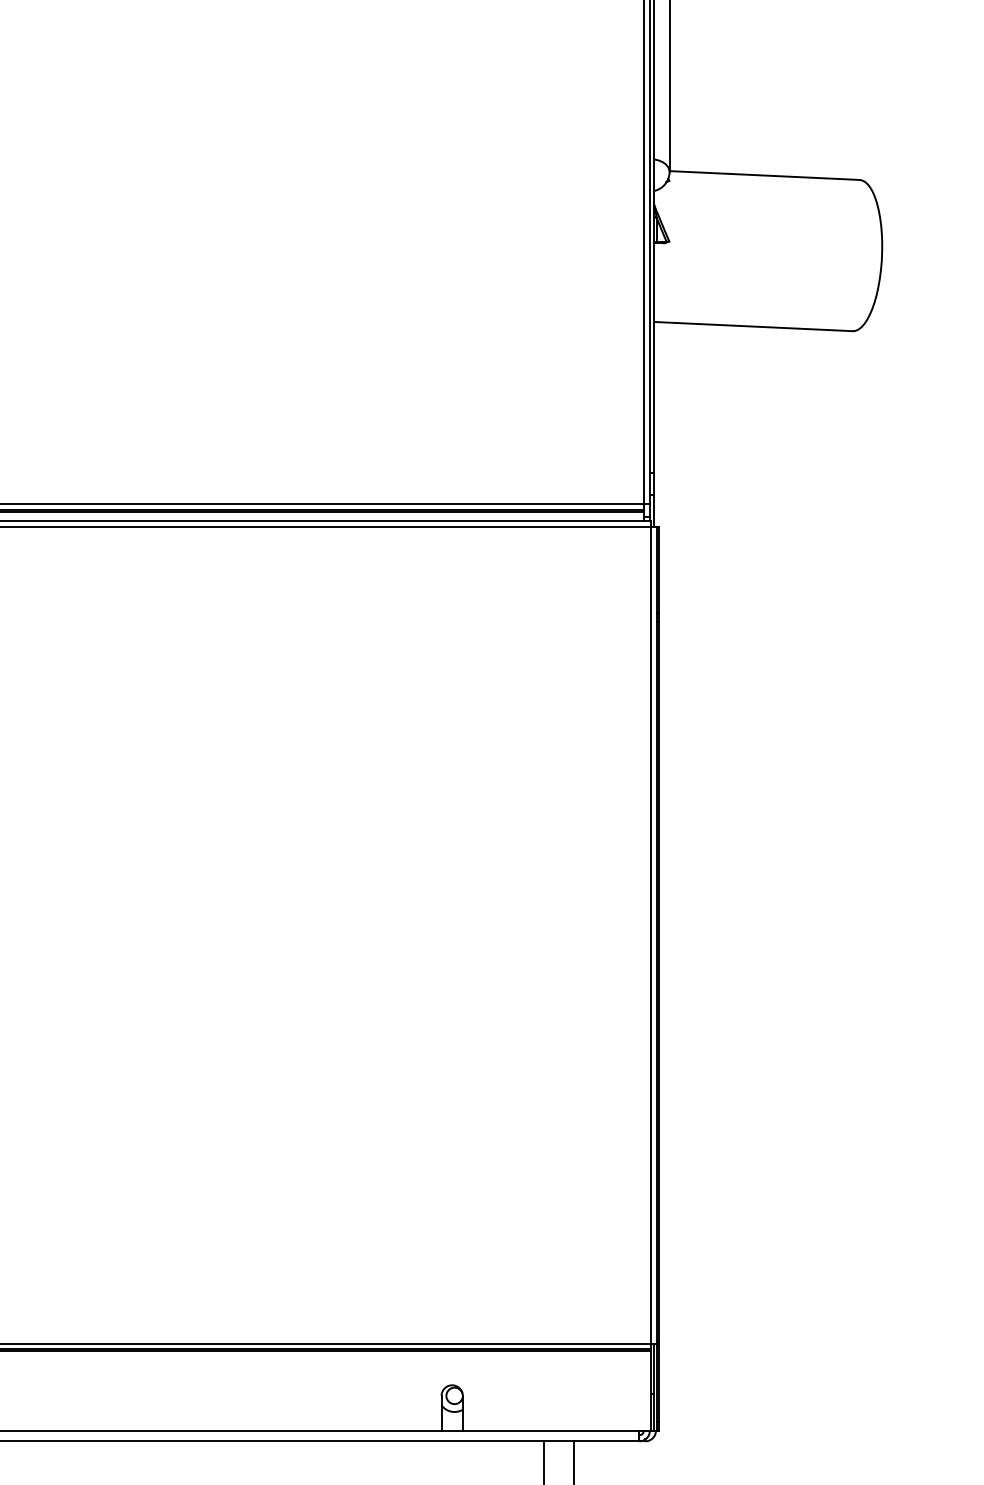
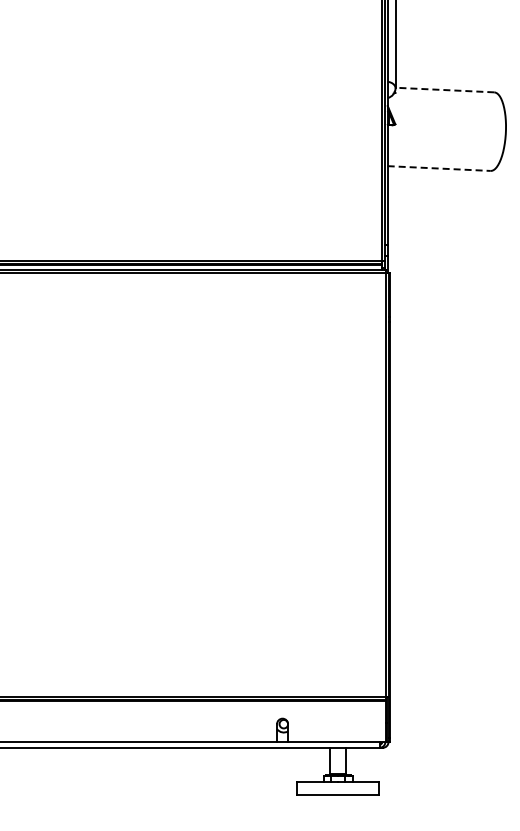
line: (763, 176) -> (444, 90), solid -> dashed
line: (754, 326) -> (439, 168), solid -> dashed

